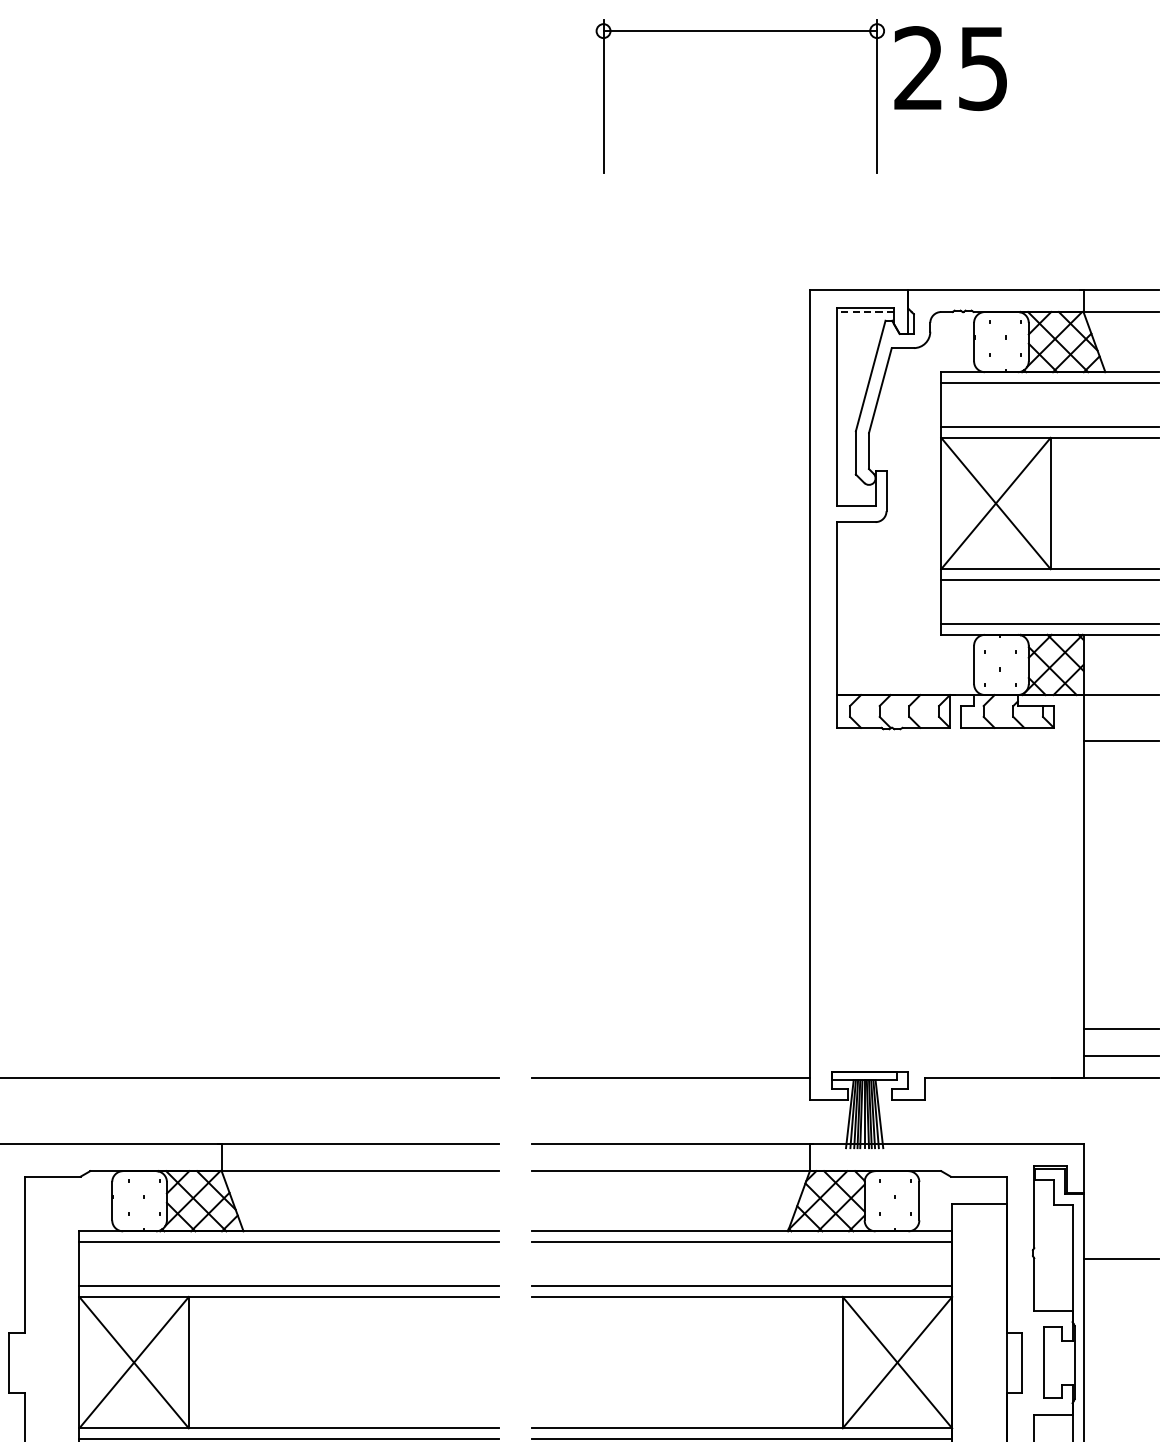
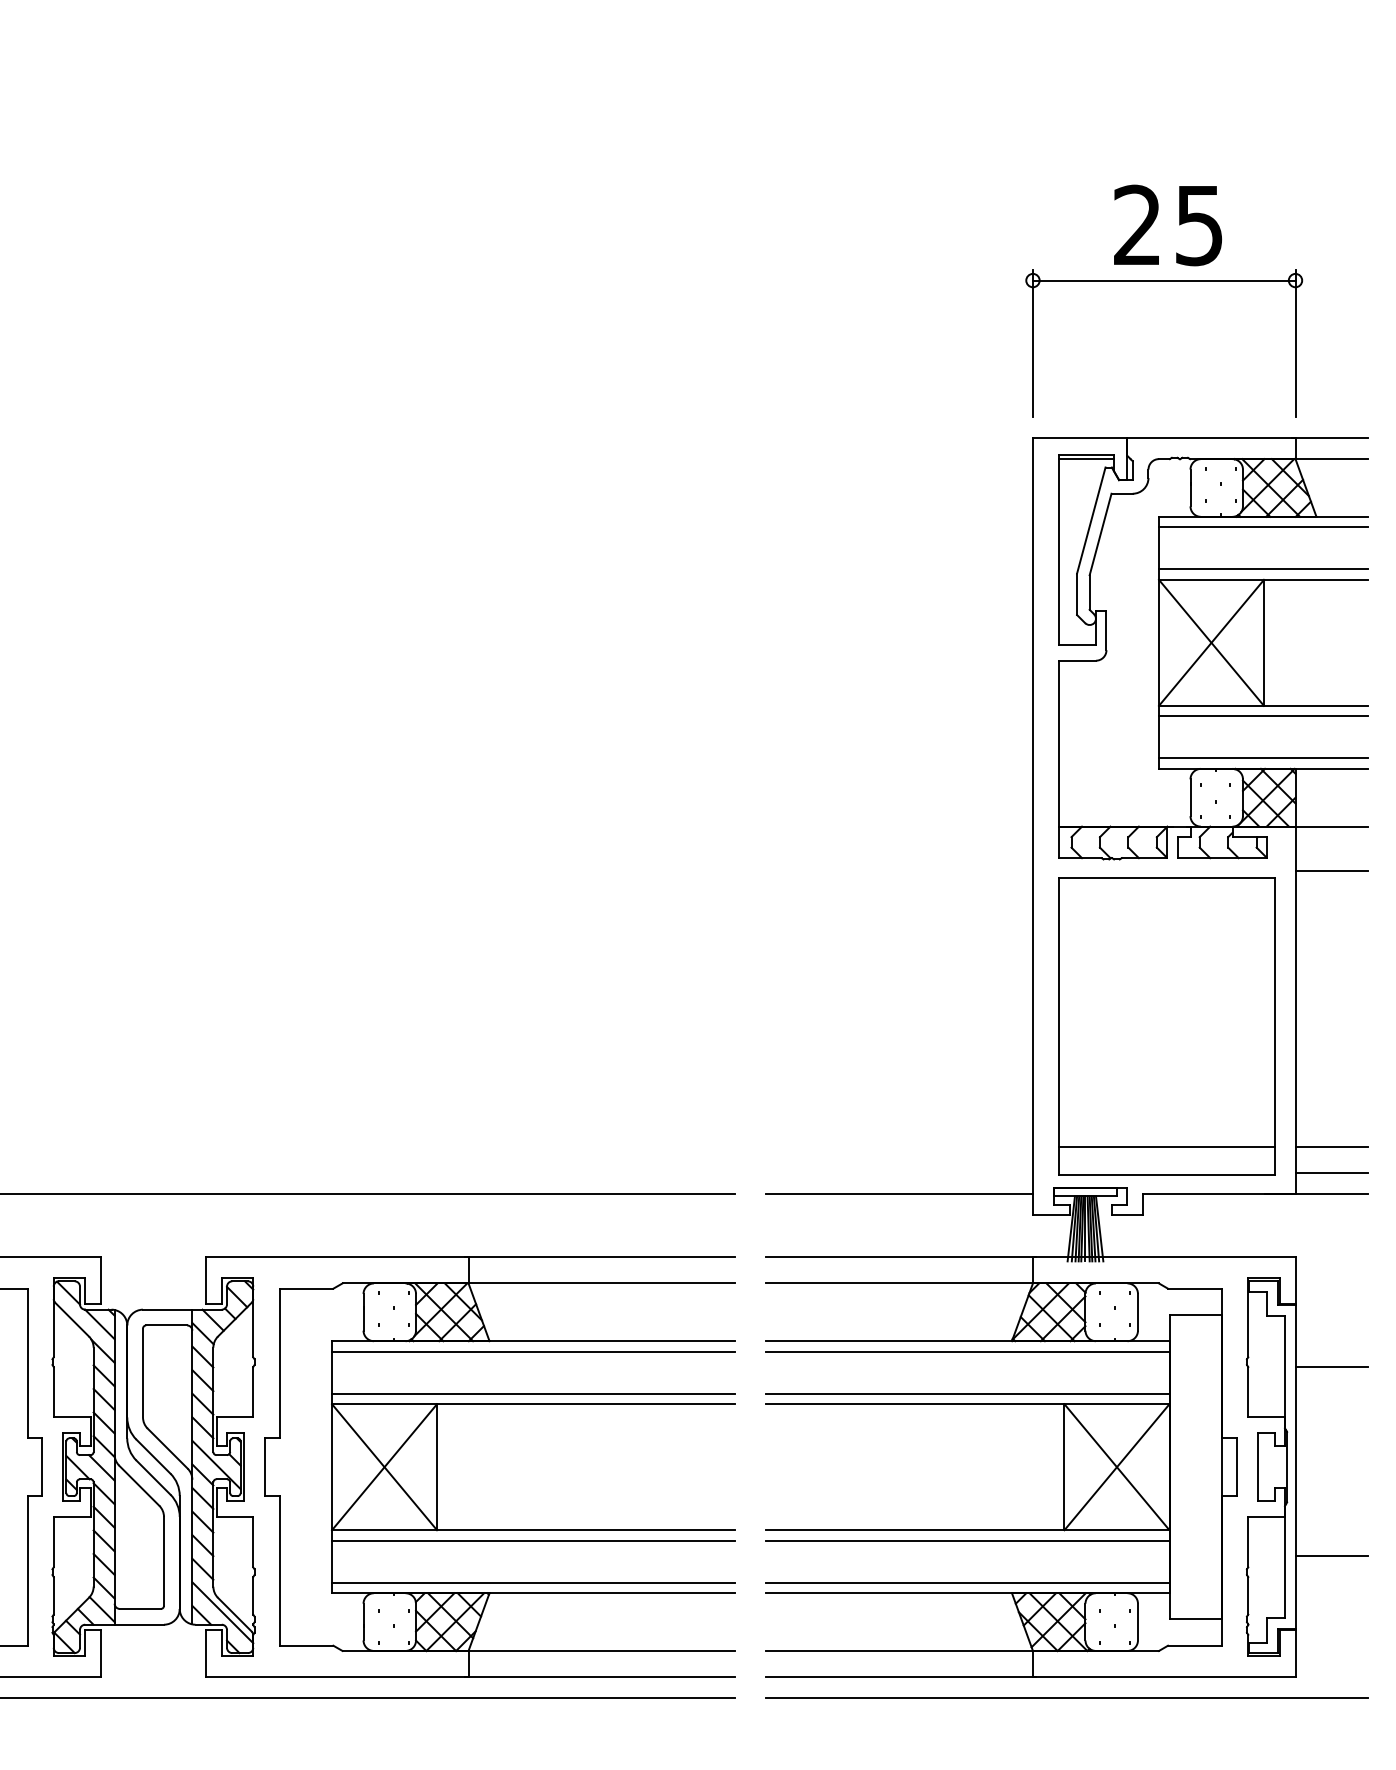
part: (740, 32) -> (1164, 281), moved
line: (865, 312) -> (1086, 459), dashed -> solid
part: (949, 903) -> (1166, 1026), added

